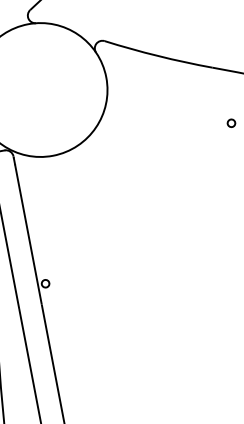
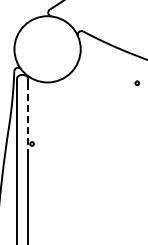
line: (28, 234) -> (28, 118), solid -> dashed

